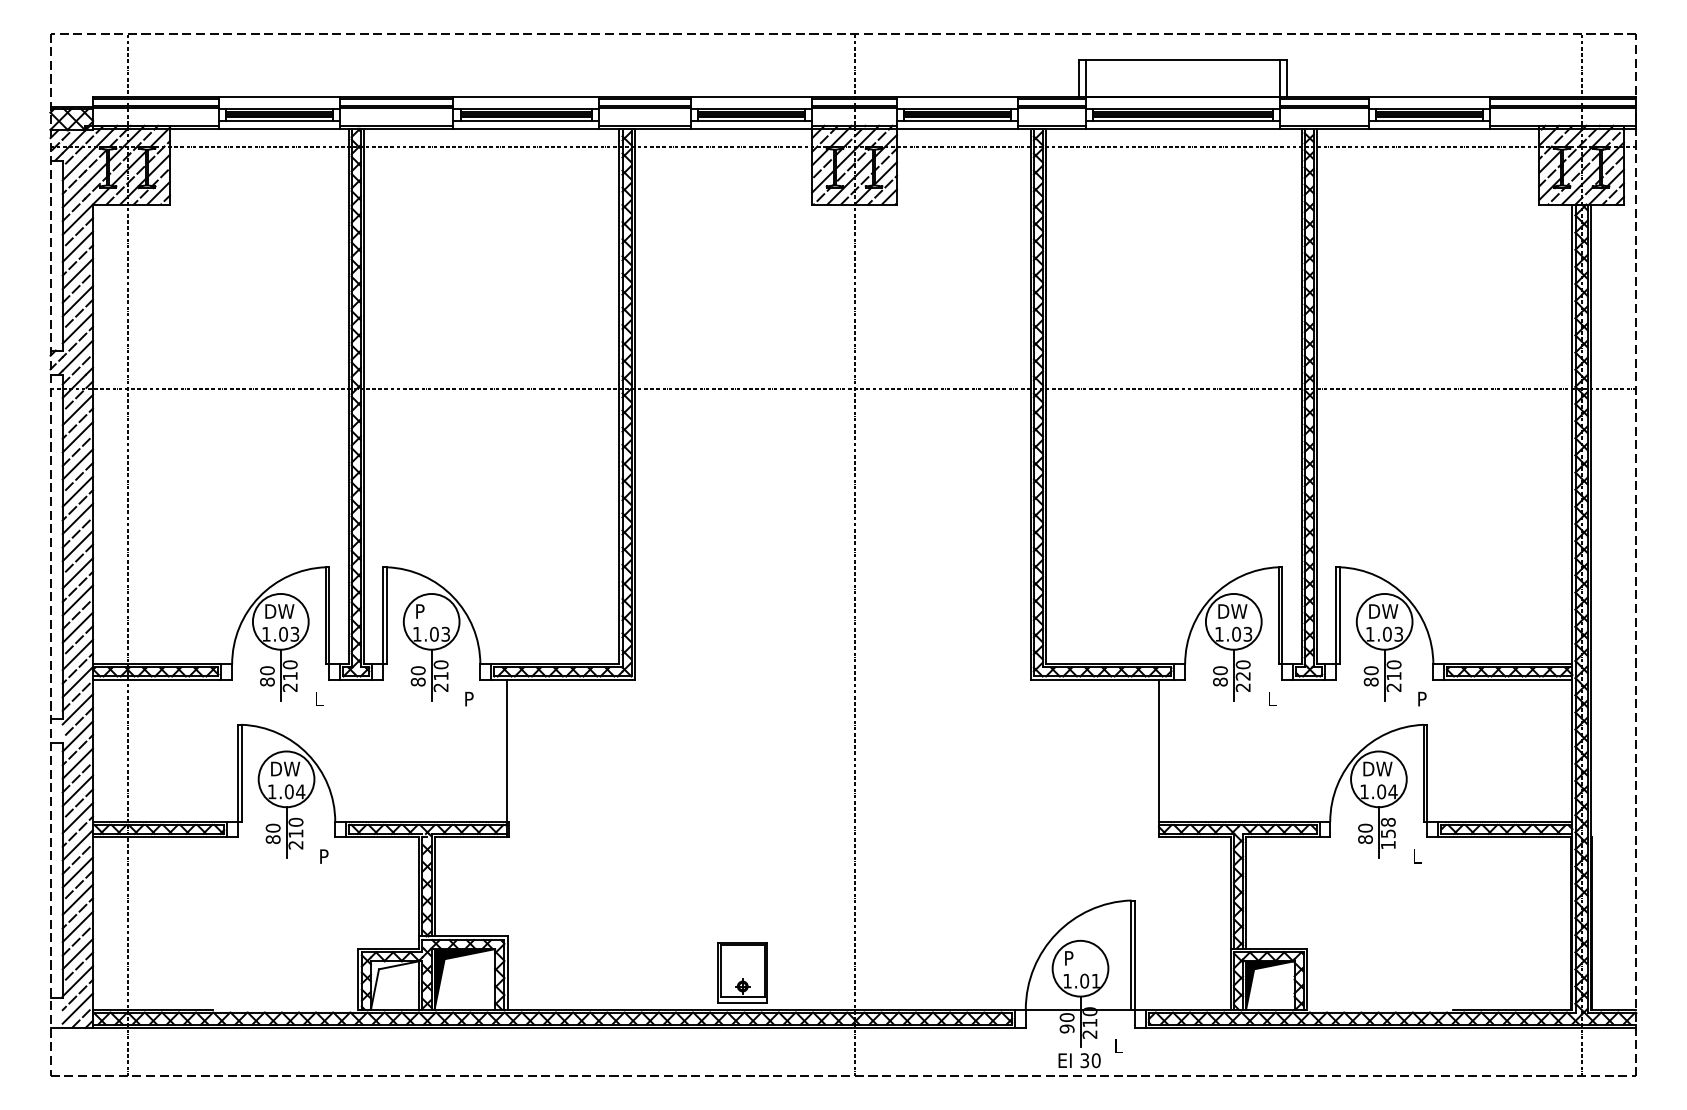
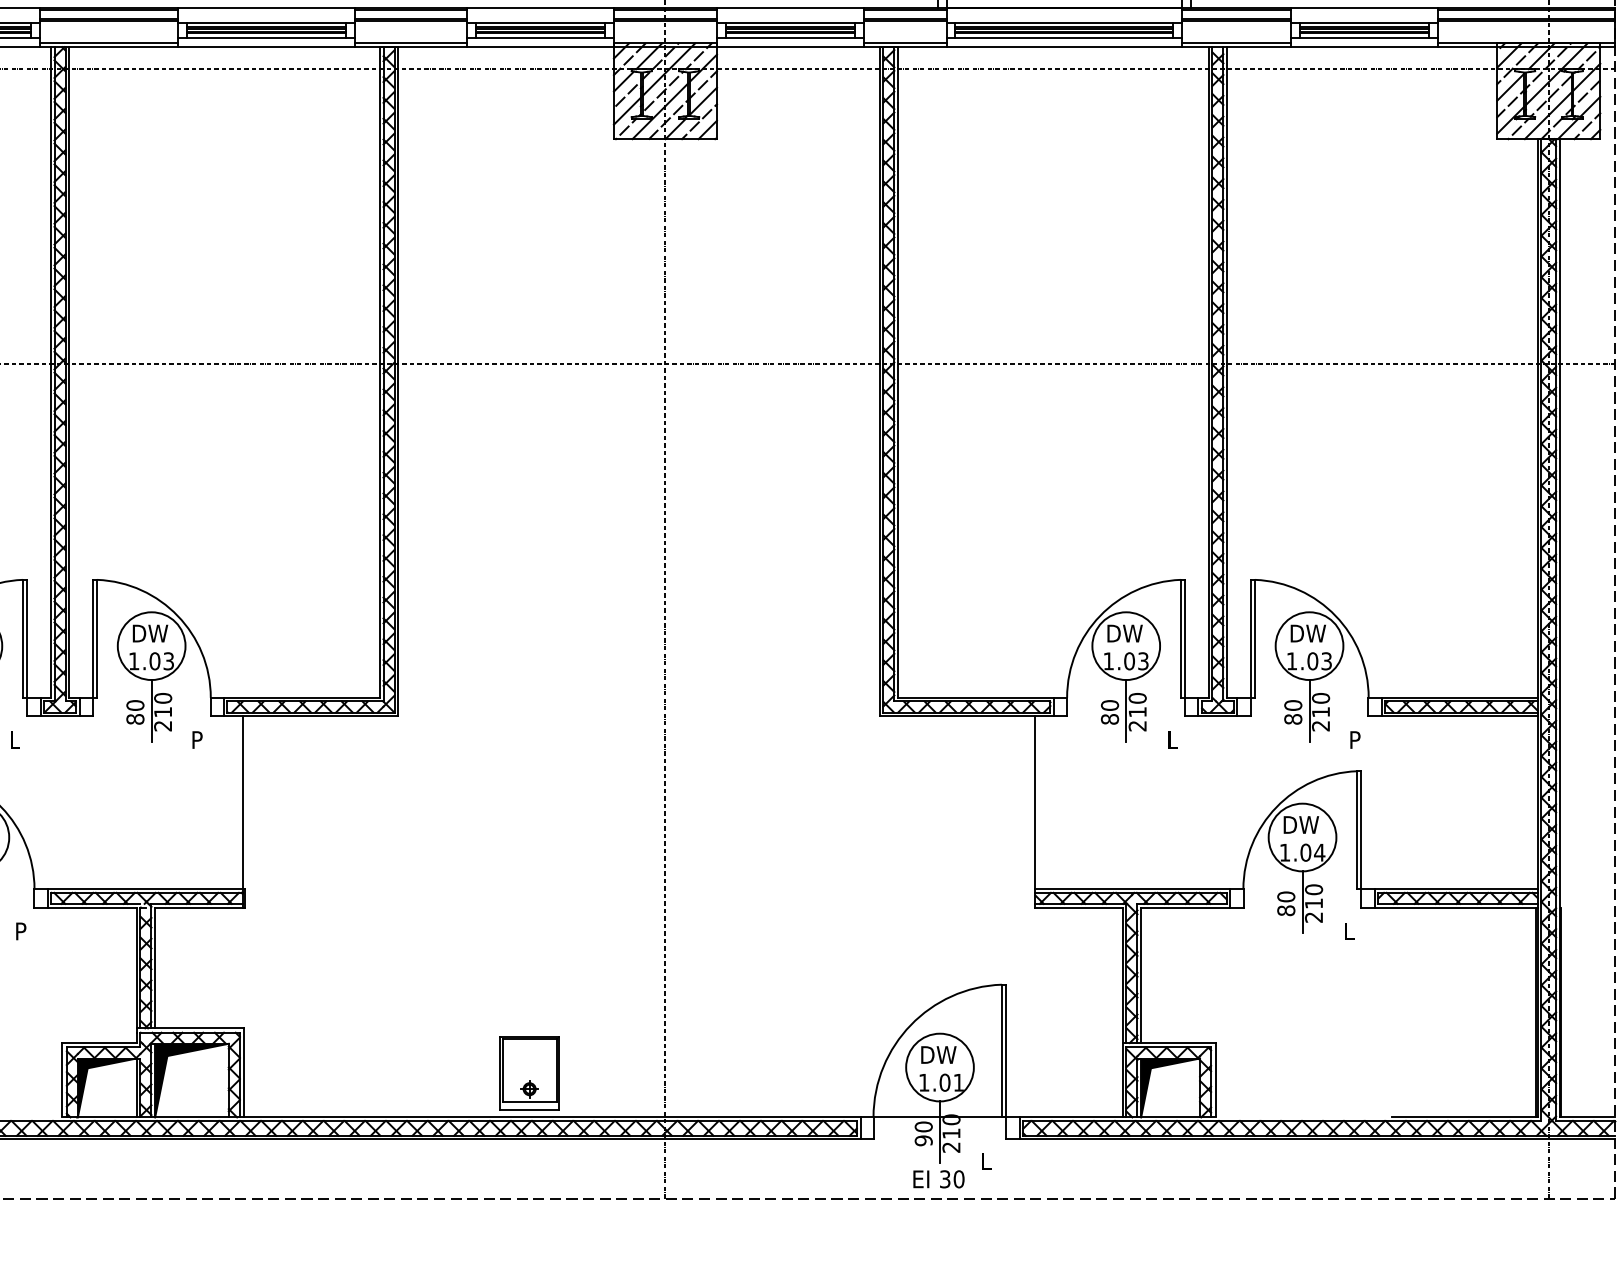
text: (431, 611) -> (151, 633), P -> DW
text: (1242, 676) -> (1136, 712), 220 -> 210
text: (1387, 833) -> (1312, 903), 158 -> 210
text: (1080, 958) -> (939, 1055), P -> DW
fill: (394, 985) -> (106, 1087), added

